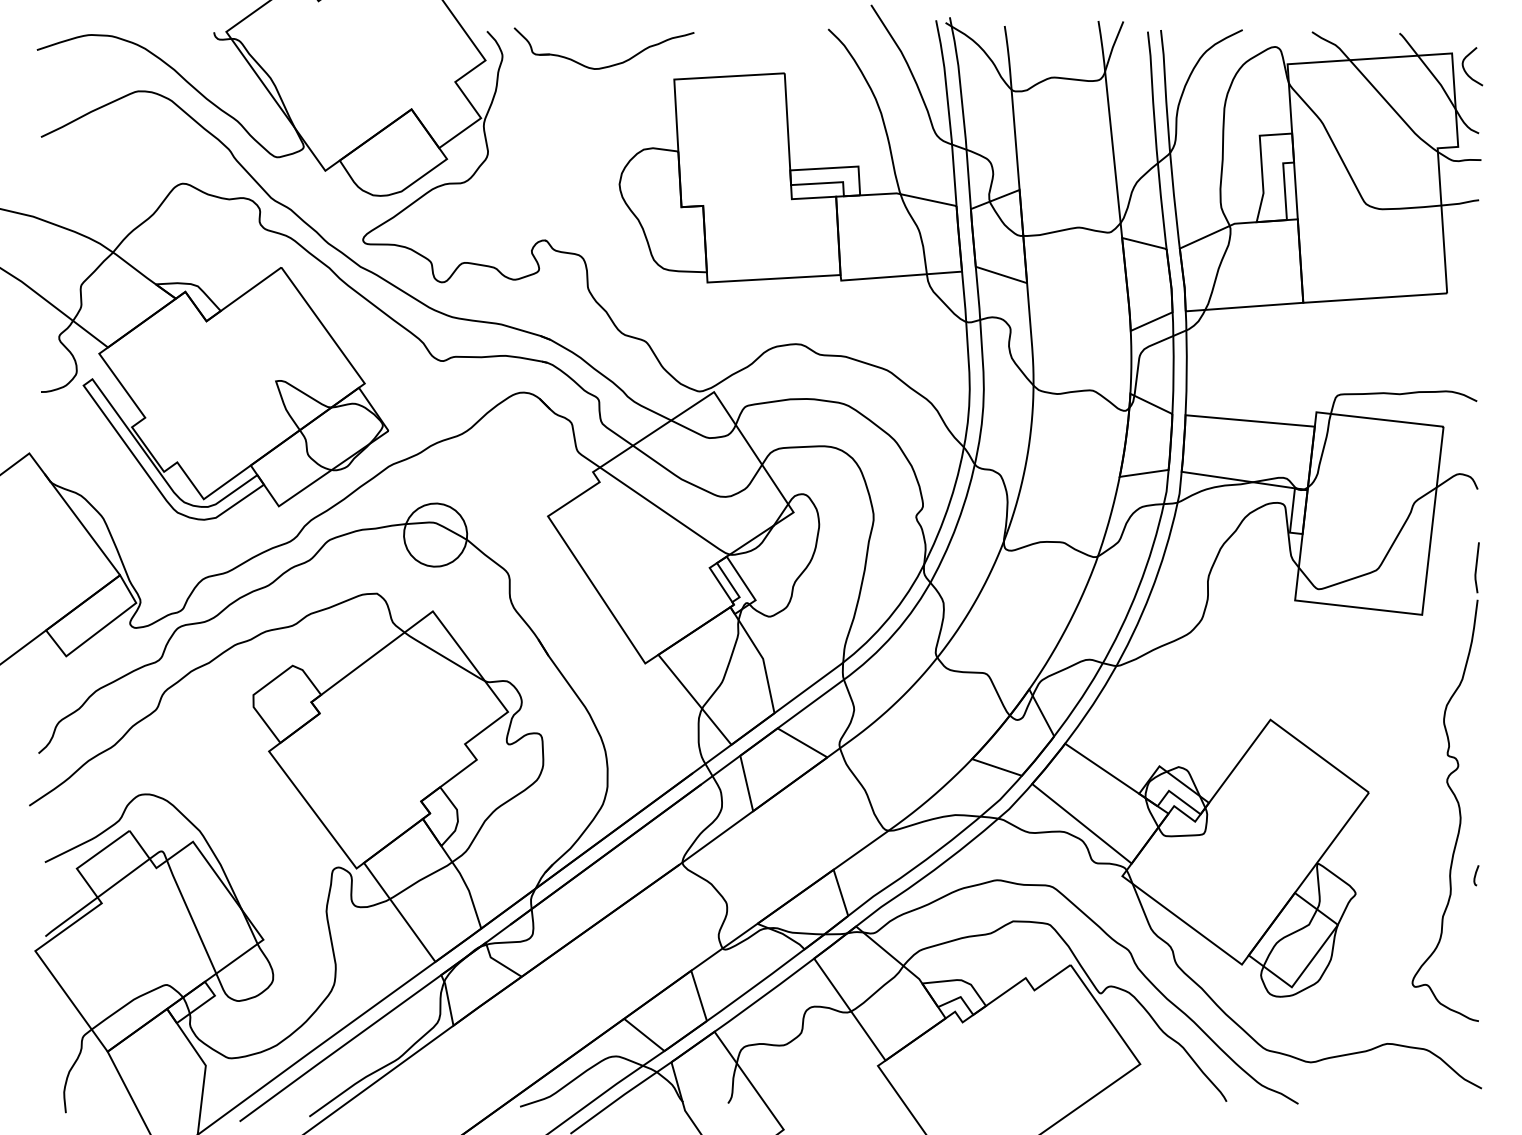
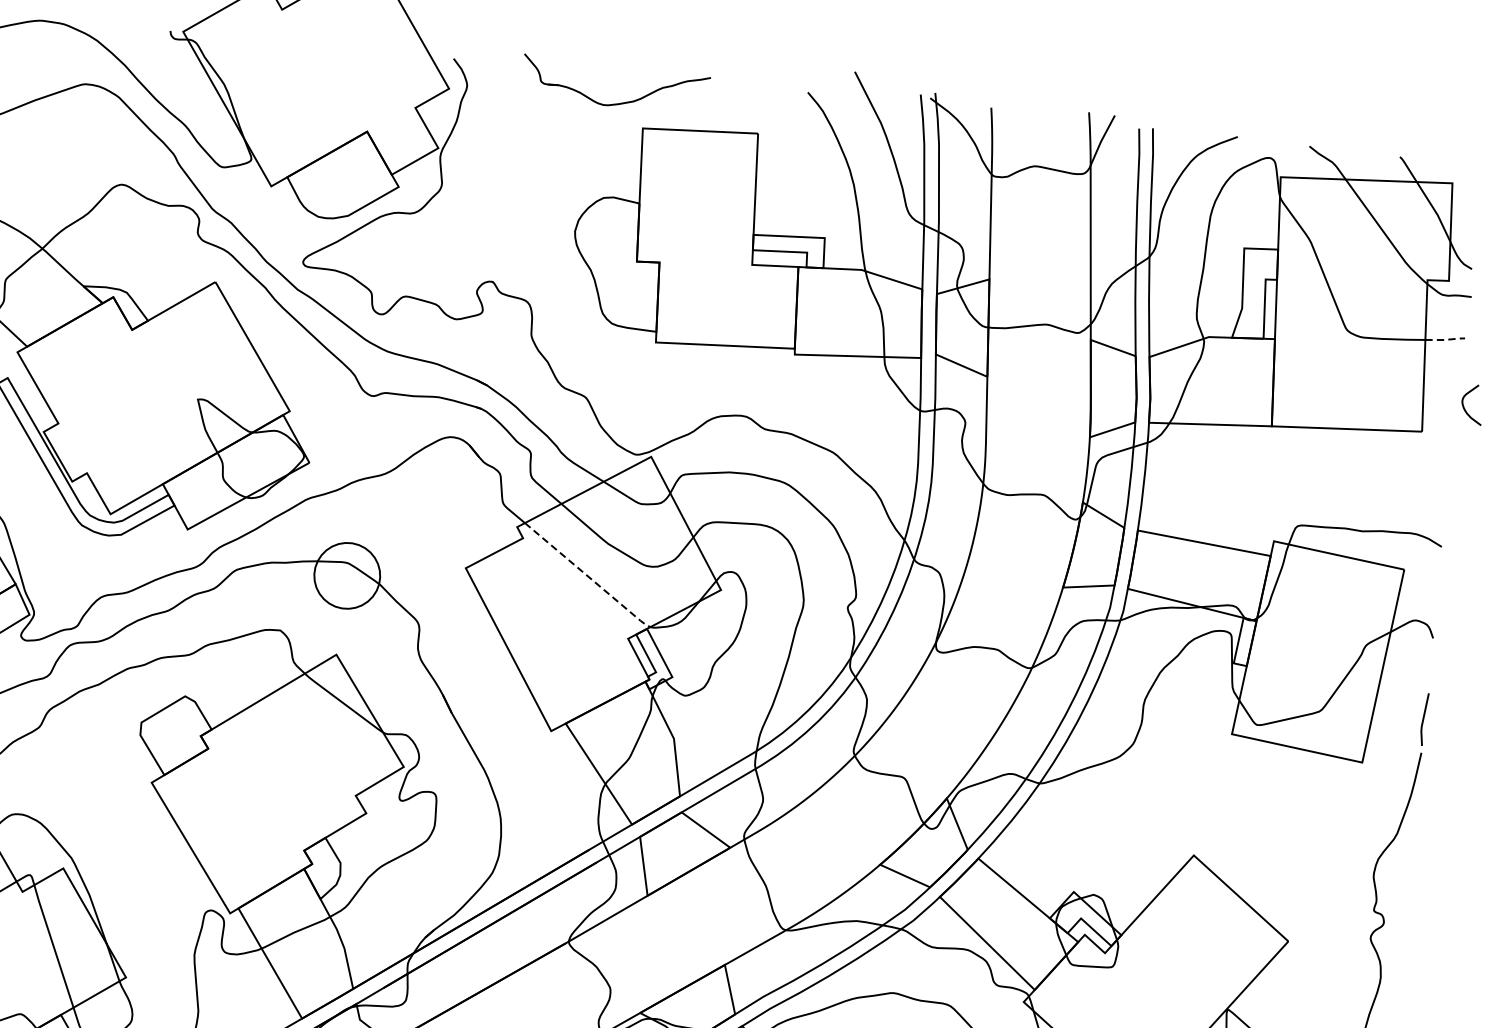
part: (608, 65) -> (618, 102), moved
curve: (1465, 69) -> (1464, 406), moved
line: (1460, 203) -> (1445, 339), solid -> dashed
line: (665, 512) -> (588, 576), solid -> dashed

